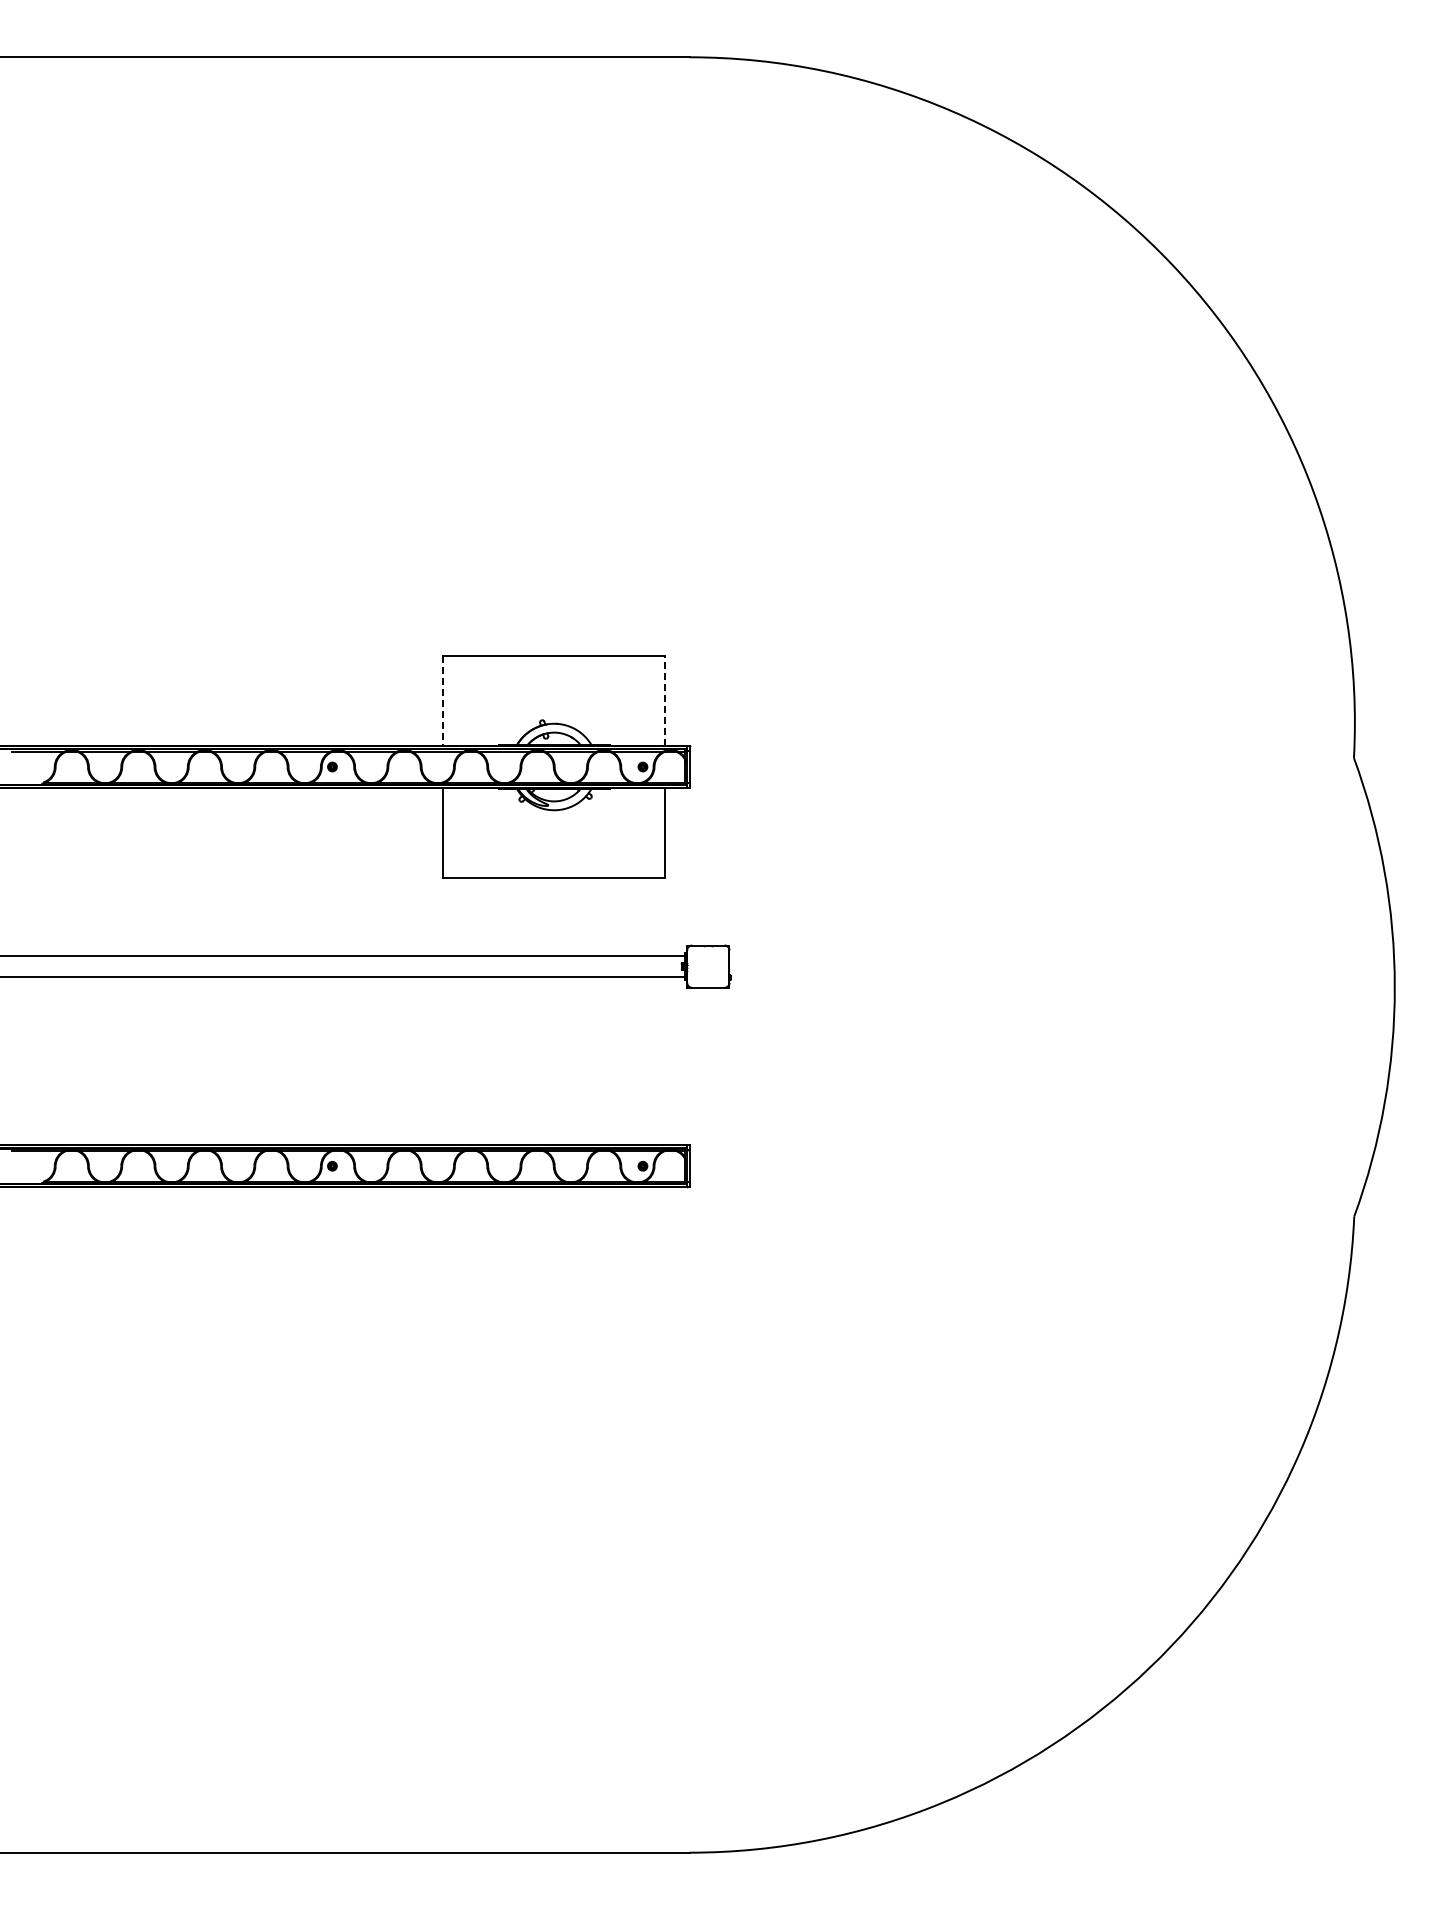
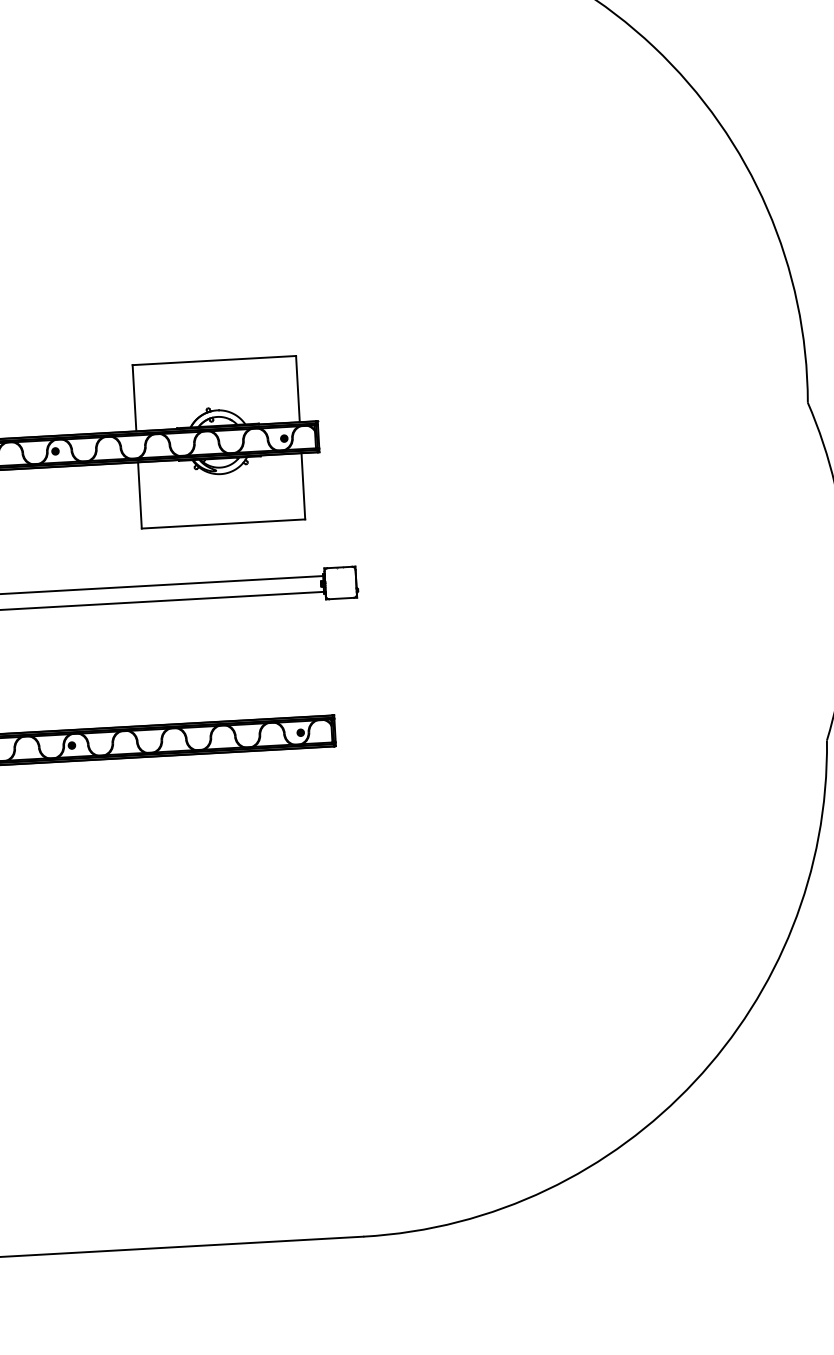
line: (443, 701) -> (134, 398), dashed -> solid
line: (665, 701) -> (298, 389), dashed -> solid

